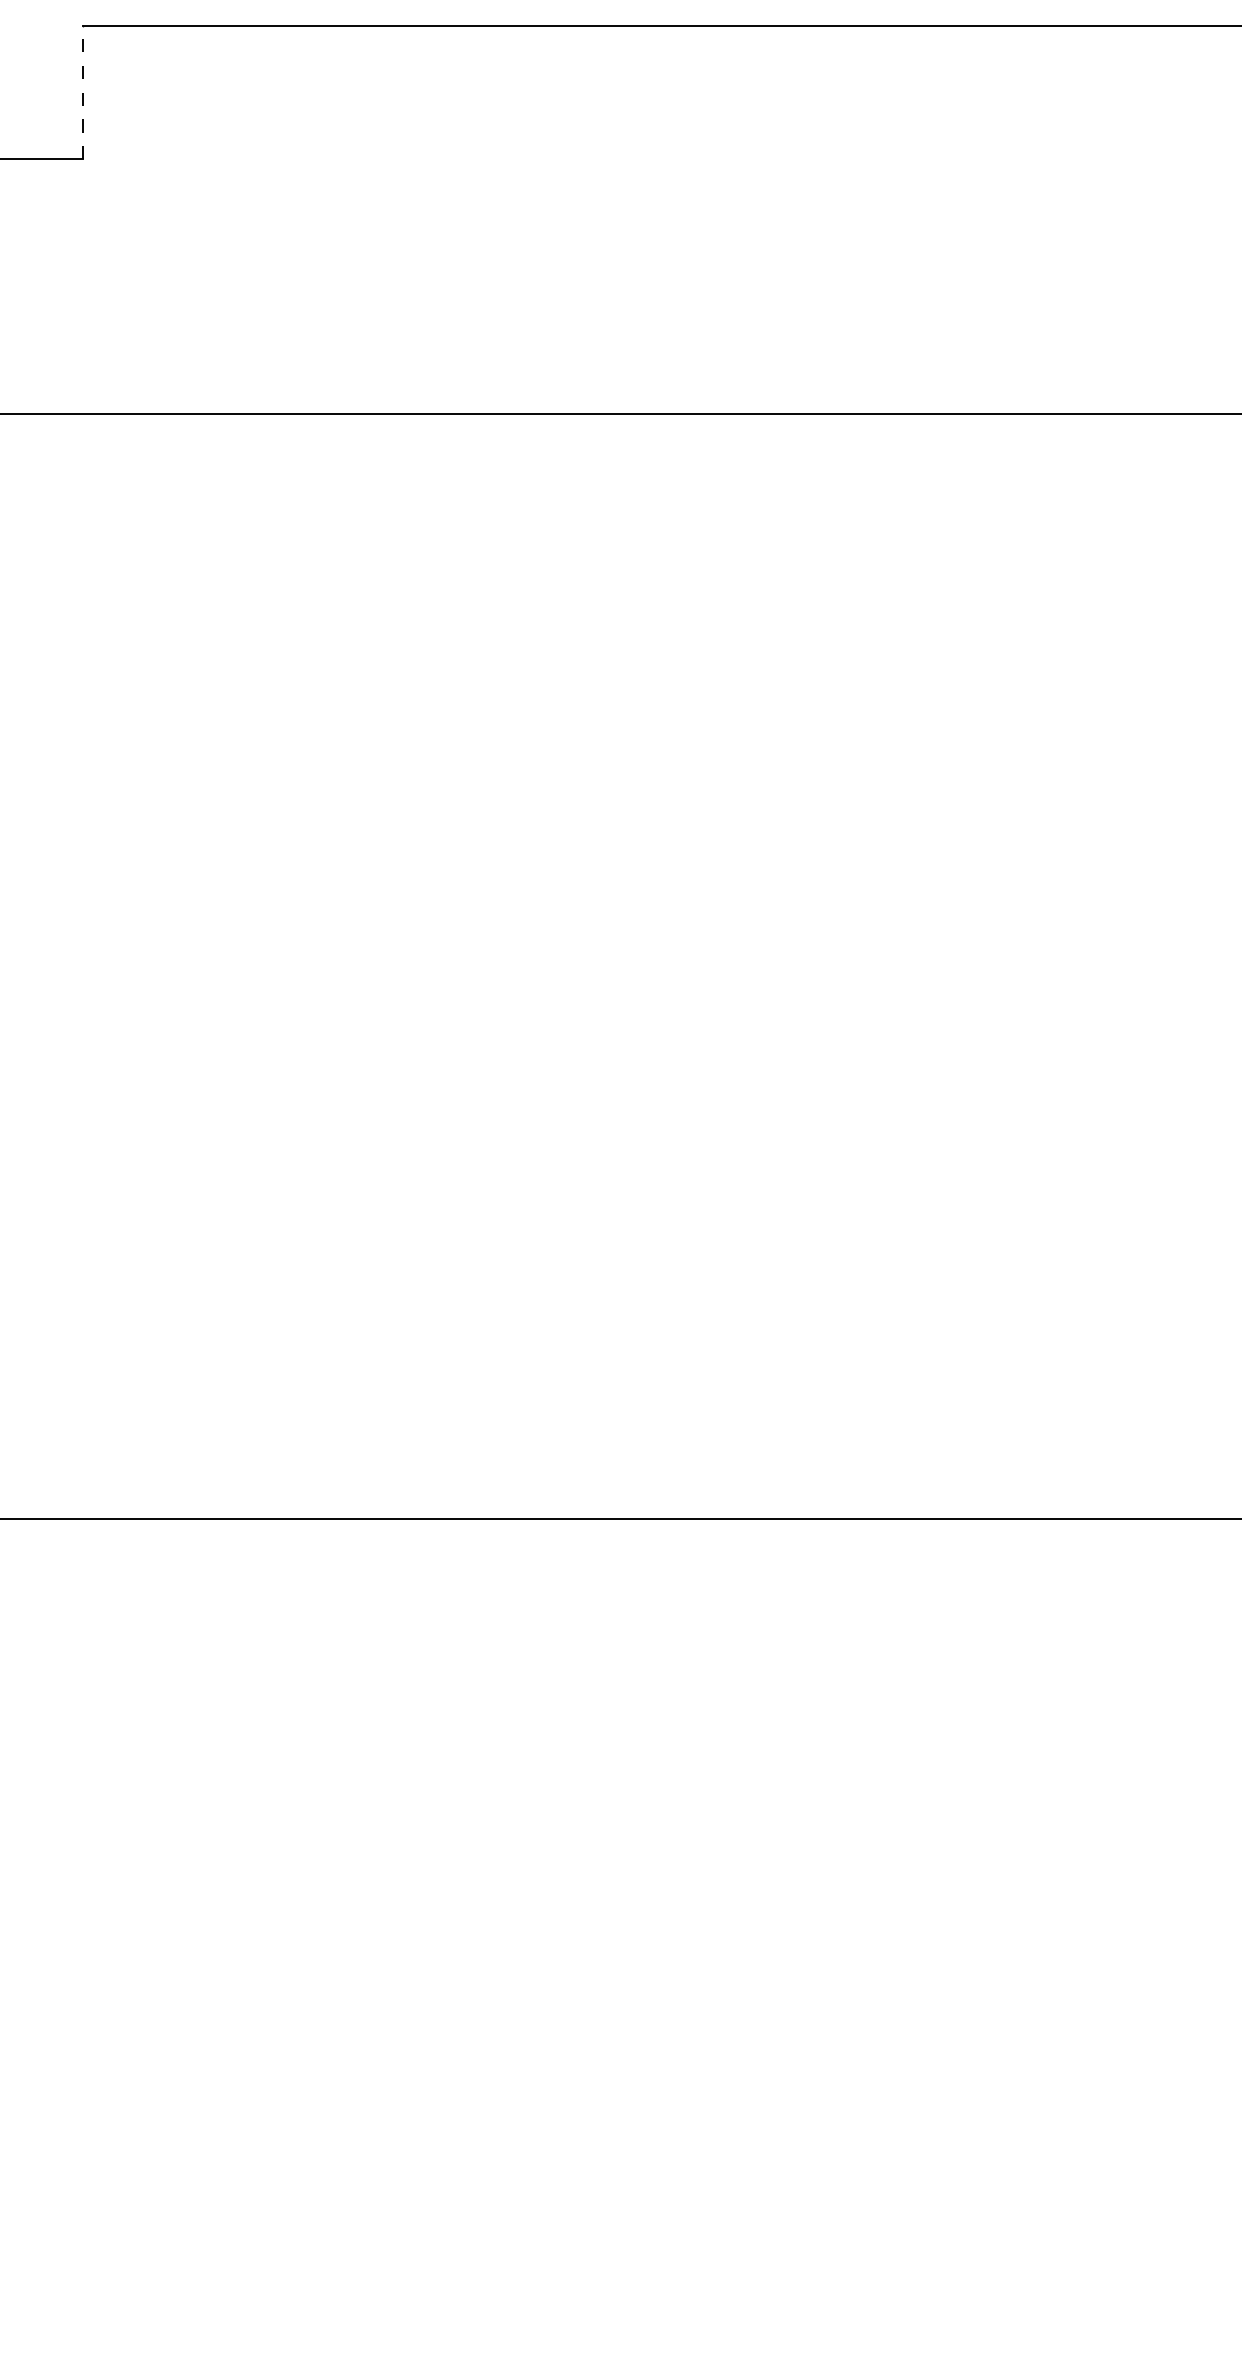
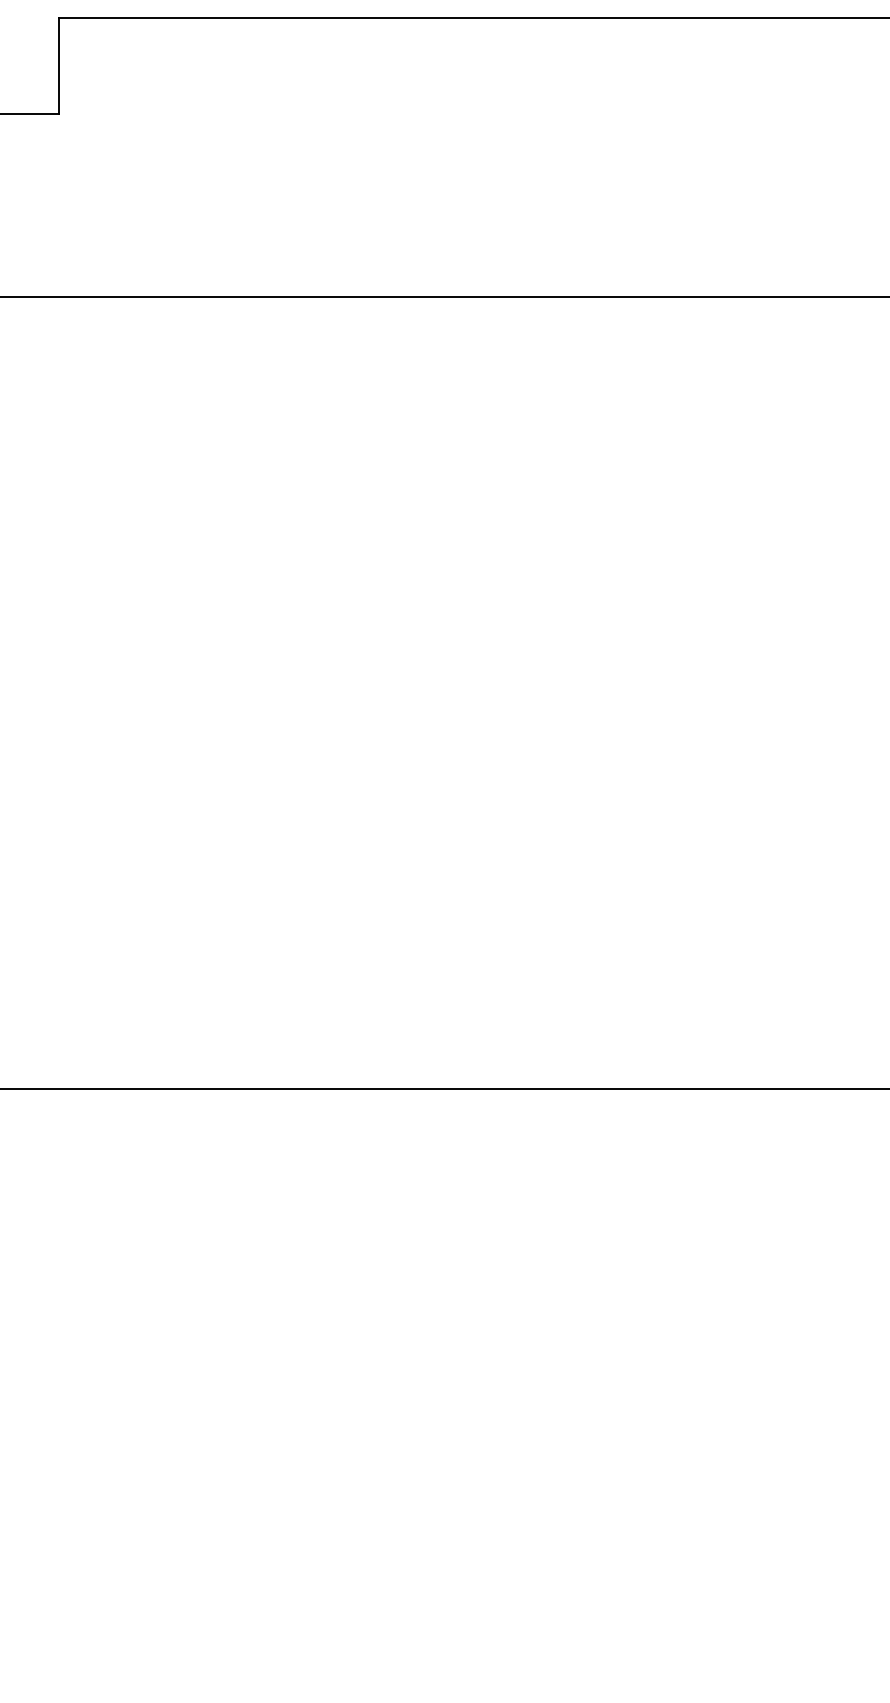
line: (83, 92) -> (59, 66), dashed -> solid

